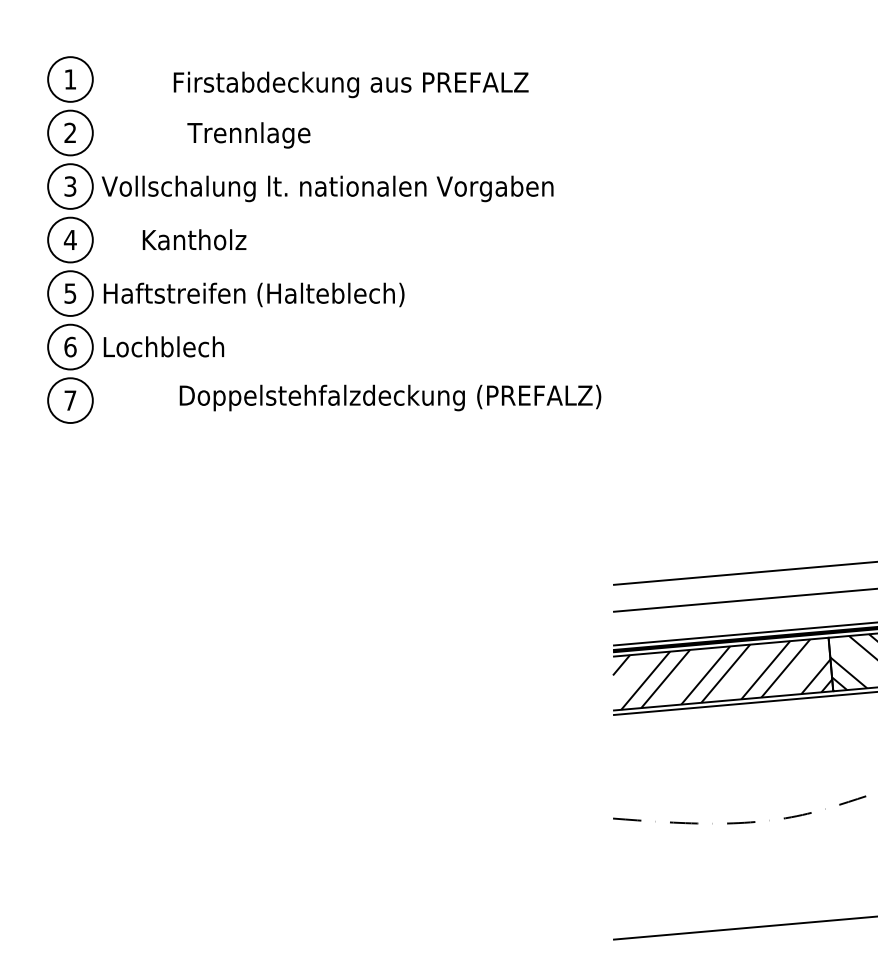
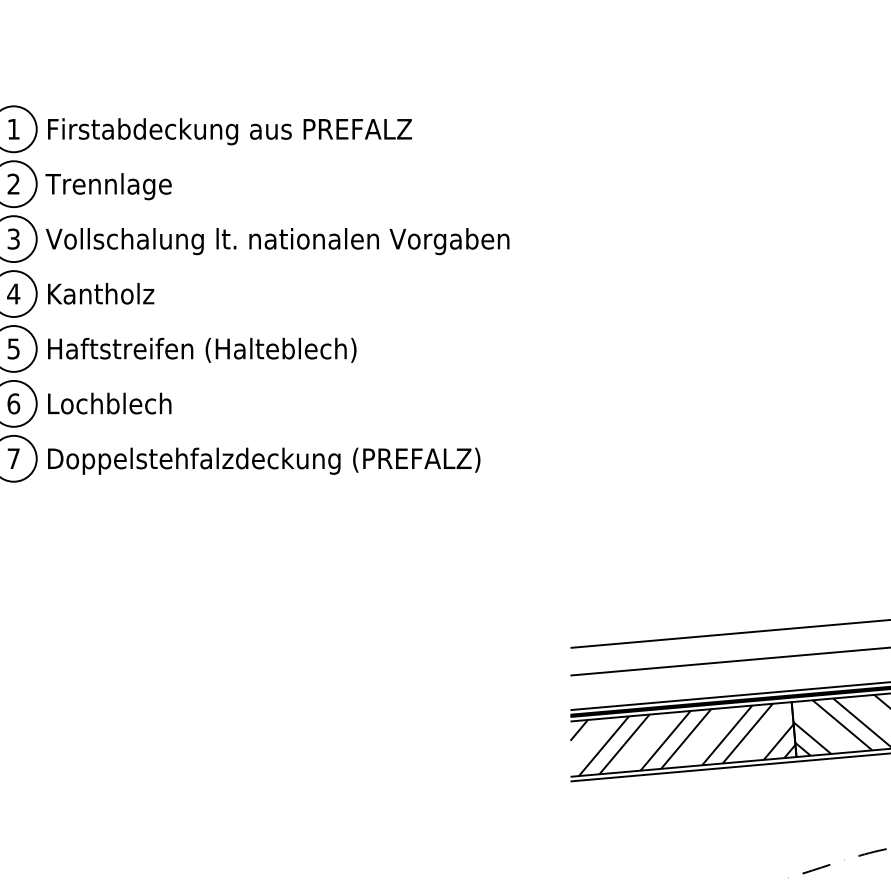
text: (350, 84) -> (229, 131), moved
text: (248, 135) -> (108, 186), moved
text: (194, 239) -> (101, 293), moved
text: (390, 397) -> (264, 460), moved

